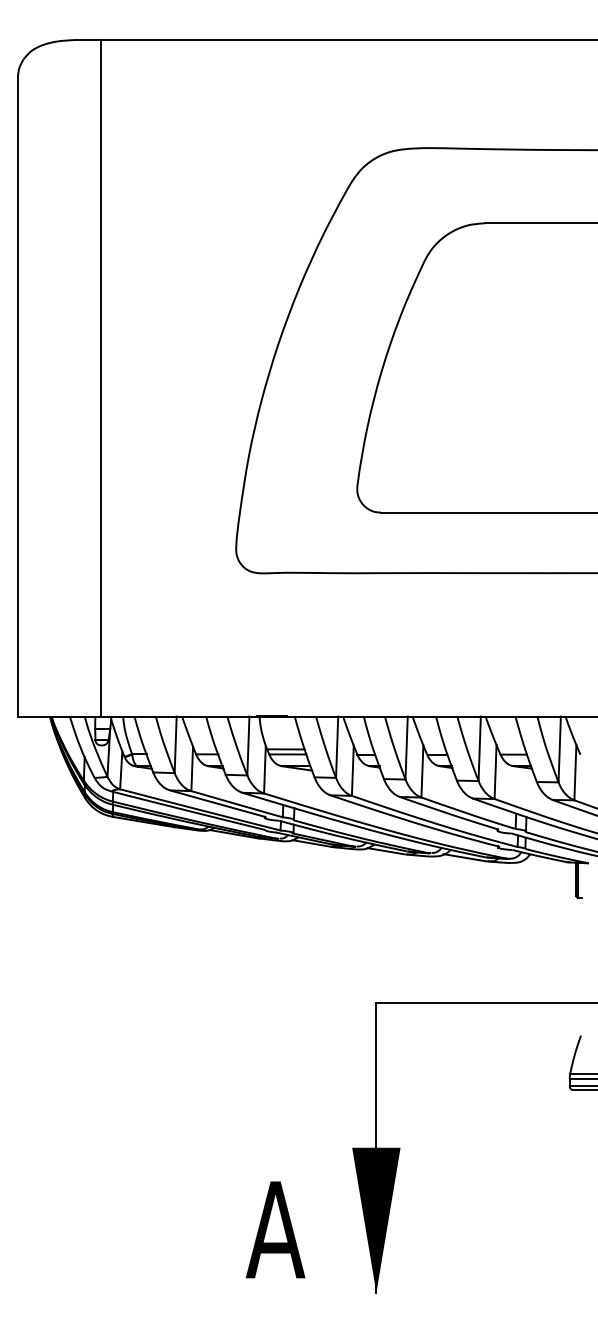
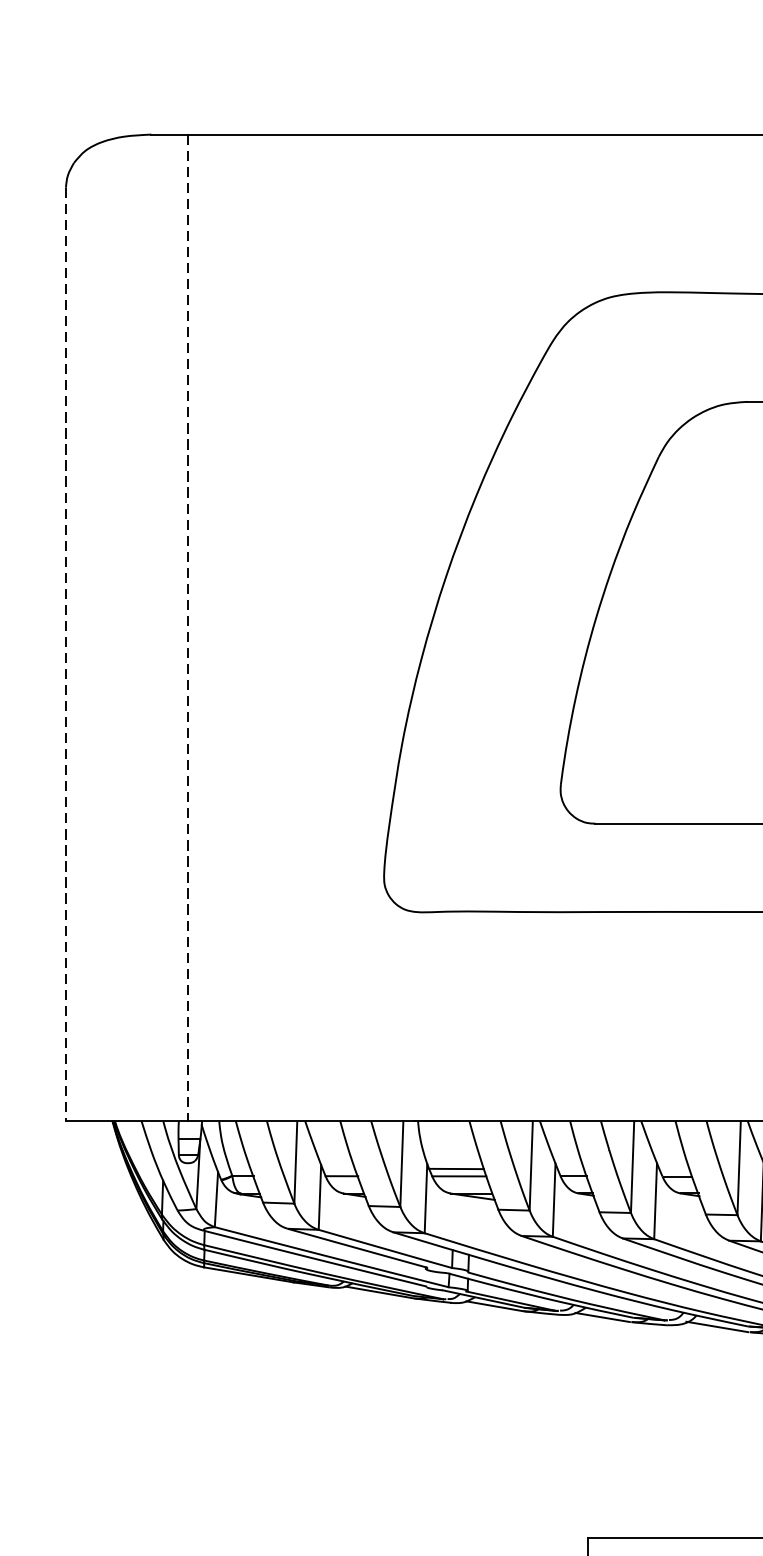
line: (101, 378) -> (187, 628), solid -> dashed
line: (18, 397) -> (66, 655), solid -> dashed

